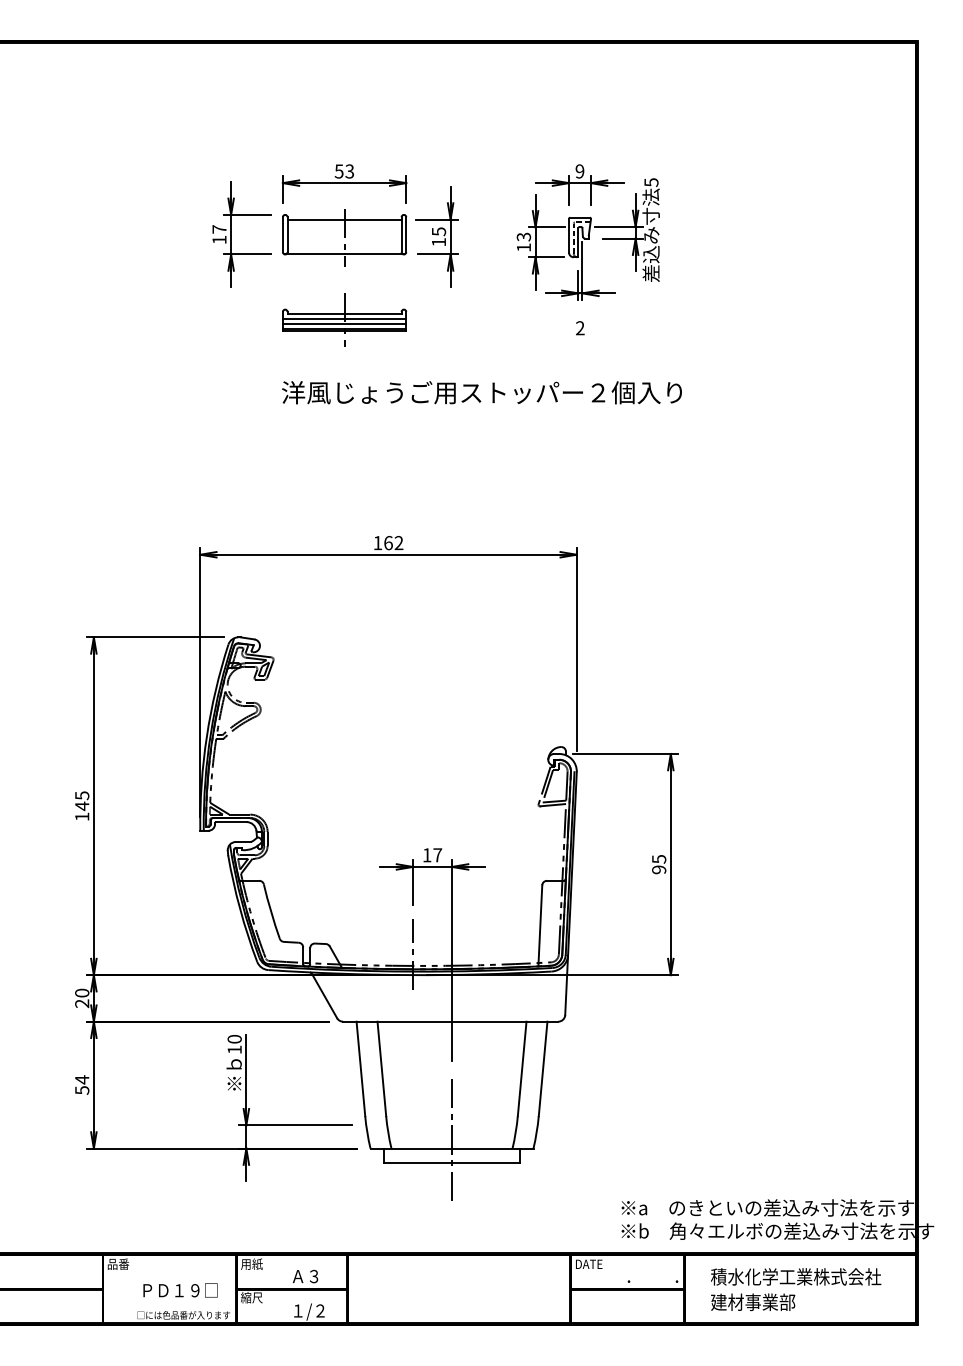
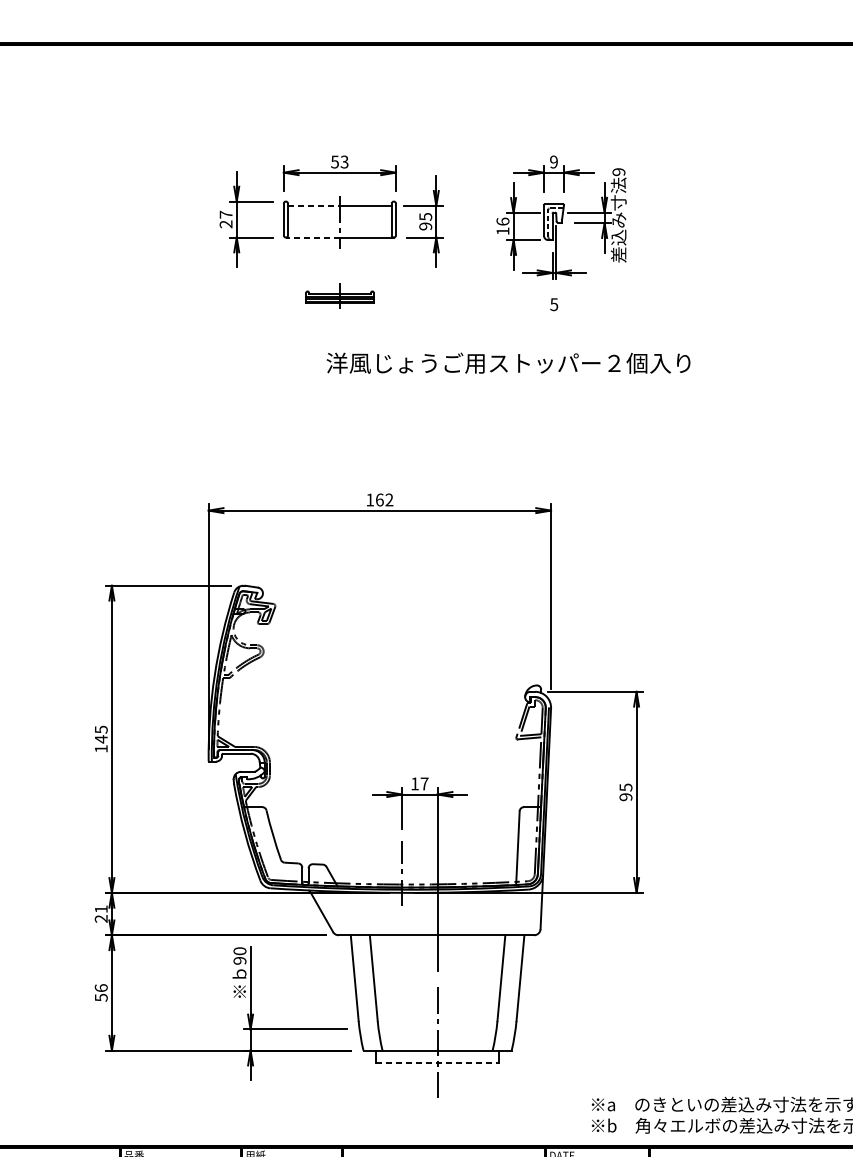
text: (651, 182) -> (619, 172), 5 -> 9
line: (316, 219) -> (314, 205), solid -> dashed
text: (523, 236) -> (502, 221), 13 -> 16
text: (219, 239) -> (226, 223), 17 -> 27
text: (438, 242) -> (425, 226), 15 -> 95
line: (314, 254) -> (312, 237), solid -> dashed
part: (344, 319) -> (339, 296), size x0.6
text: (579, 328) -> (553, 304), 2 -> 5
text: (481, 392) -> (508, 363), moved
text: (82, 992) -> (101, 908), 20 -> 21
text: (234, 1049) -> (239, 960), 10 -> 90
text: (82, 1079) -> (101, 987), 54 -> 56
line: (452, 1162) -> (438, 1063), solid -> dashed

